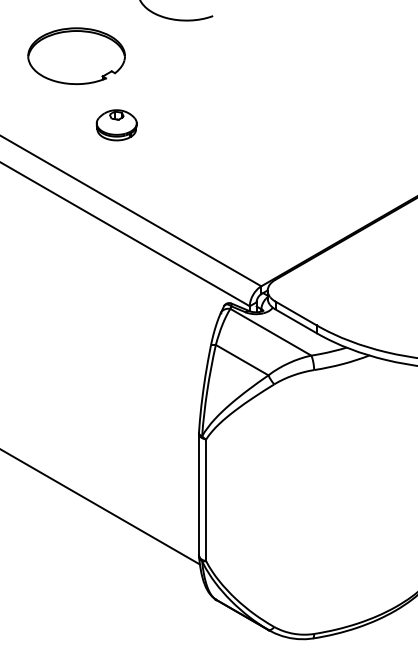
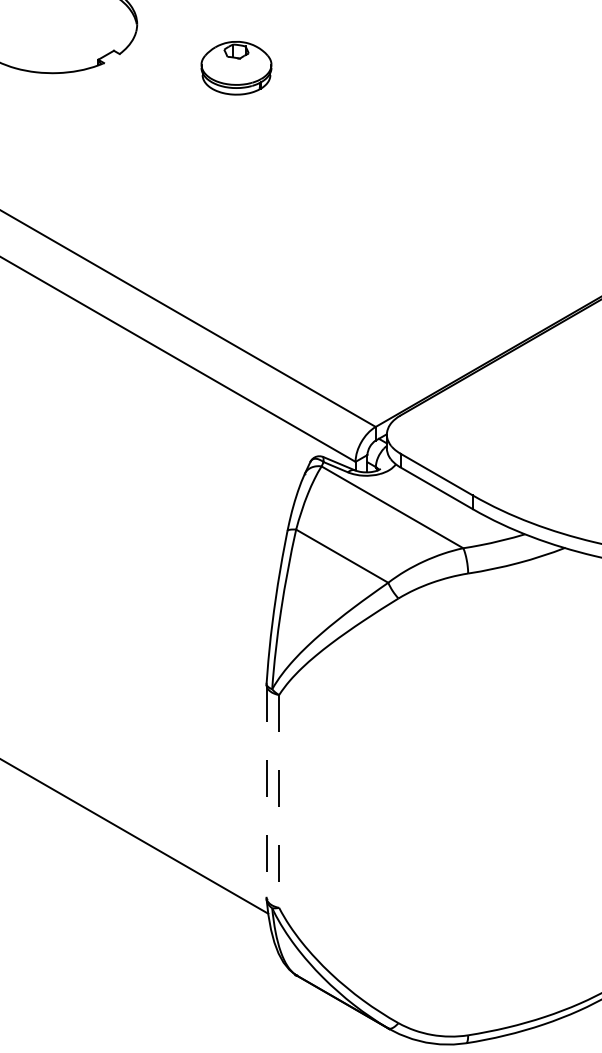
part: (116, 125) -> (236, 68), moved
line: (198, 494) -> (265, 791), solid -> dashed
line: (206, 500) -> (279, 801), solid -> dashed

